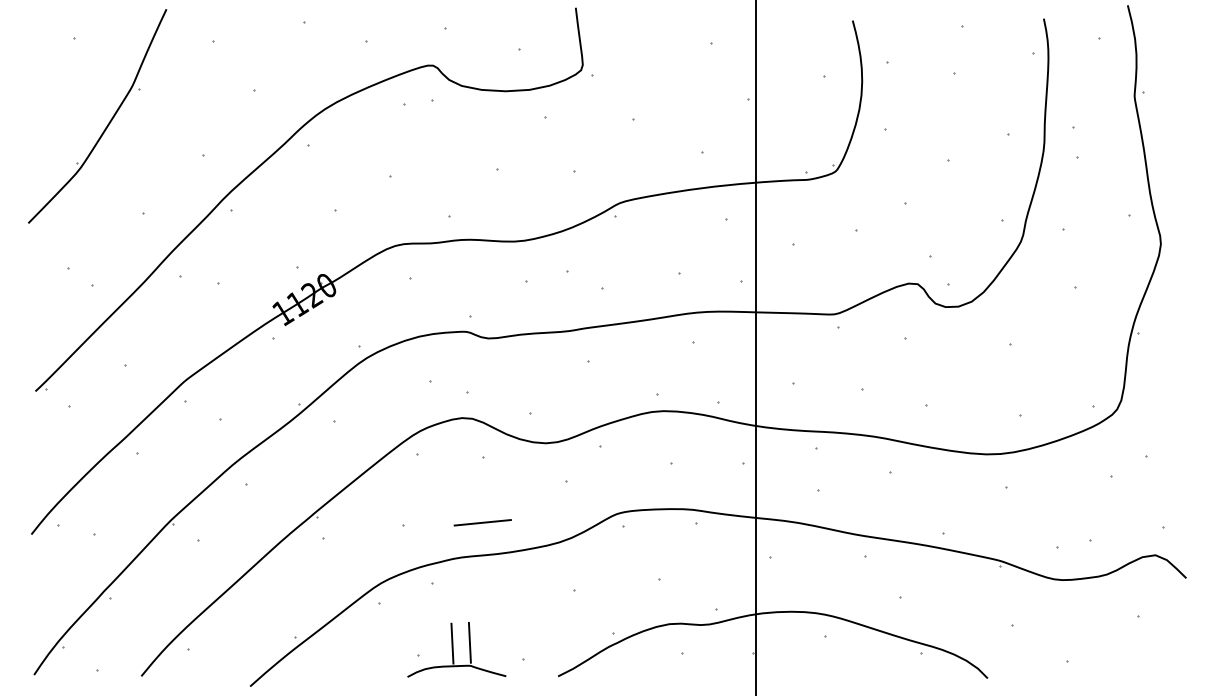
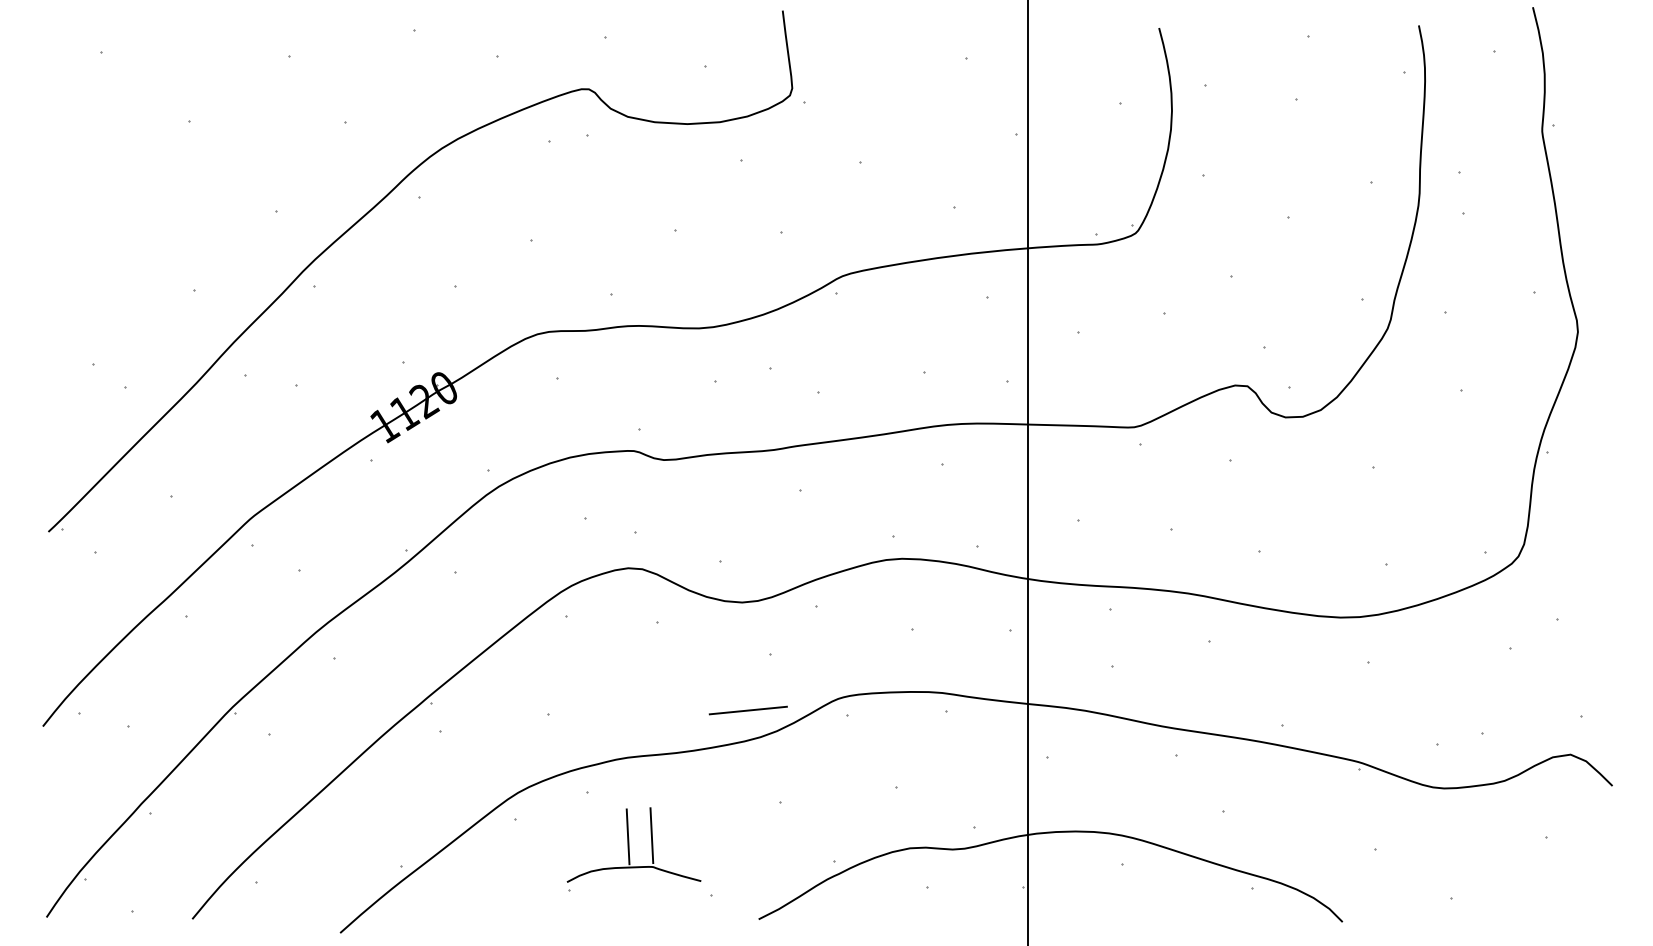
part: (108, 123) -> (147, 167), removed
line: (482, 522) -> (747, 710), moved
part: (456, 649) -> (633, 844), moved

